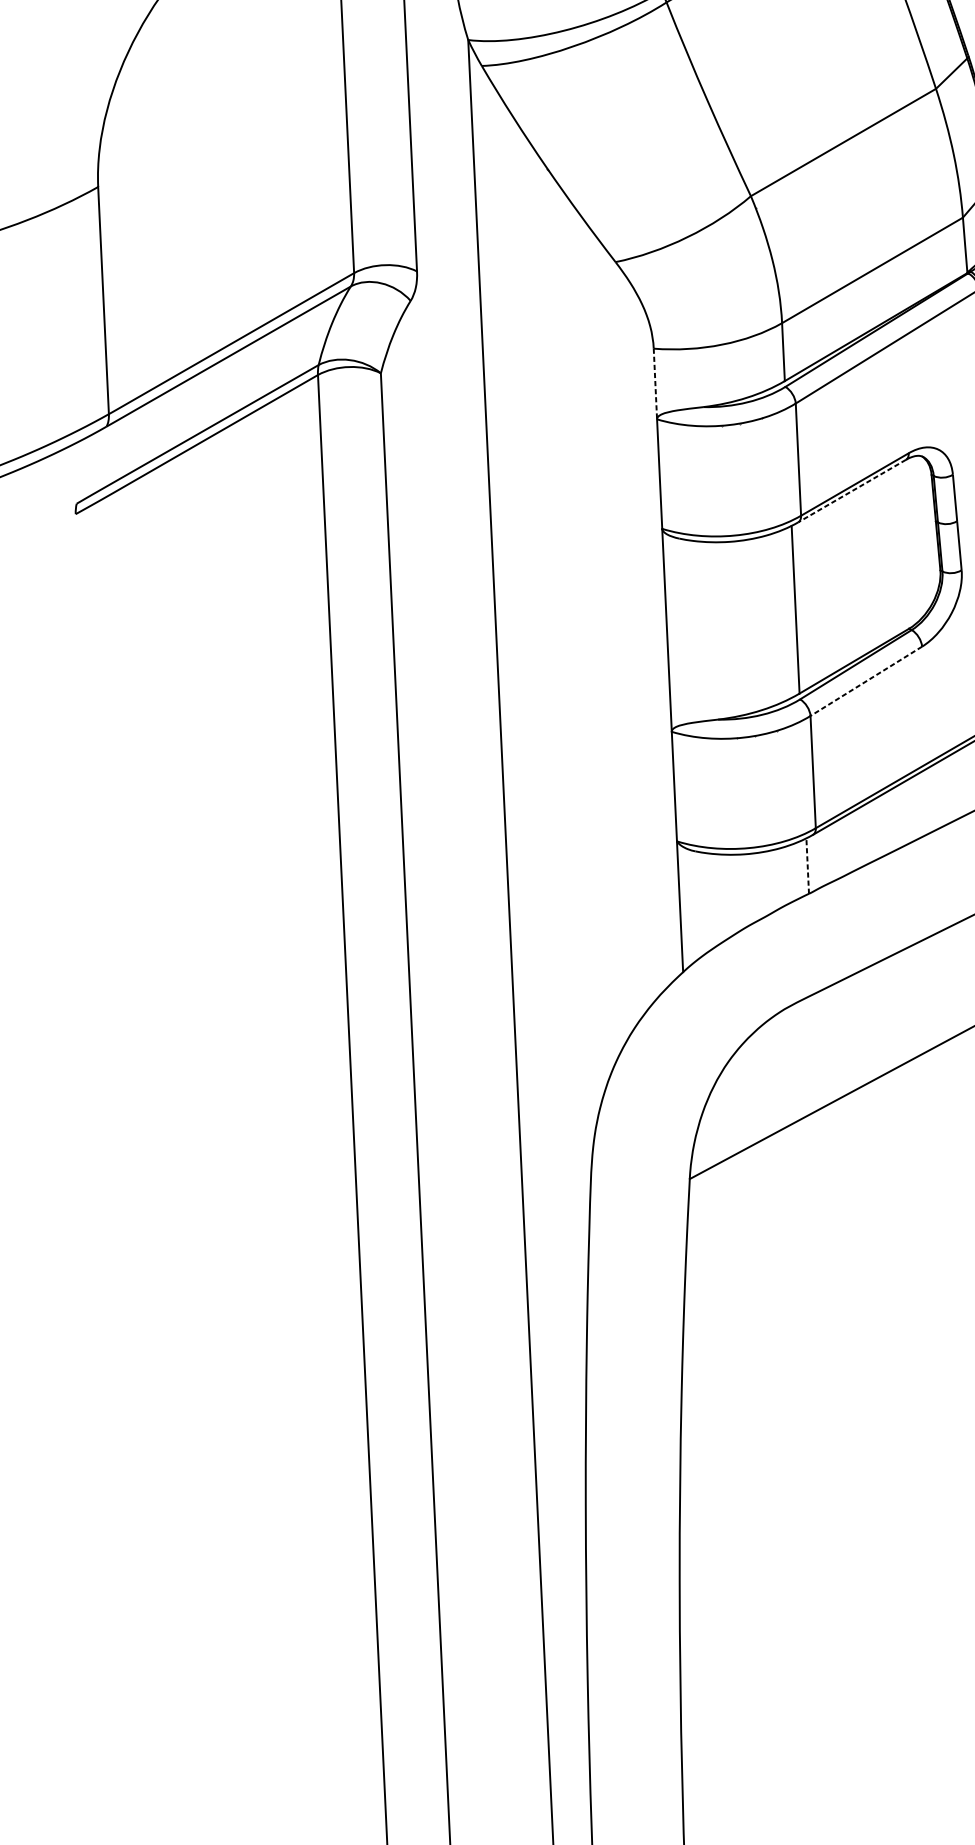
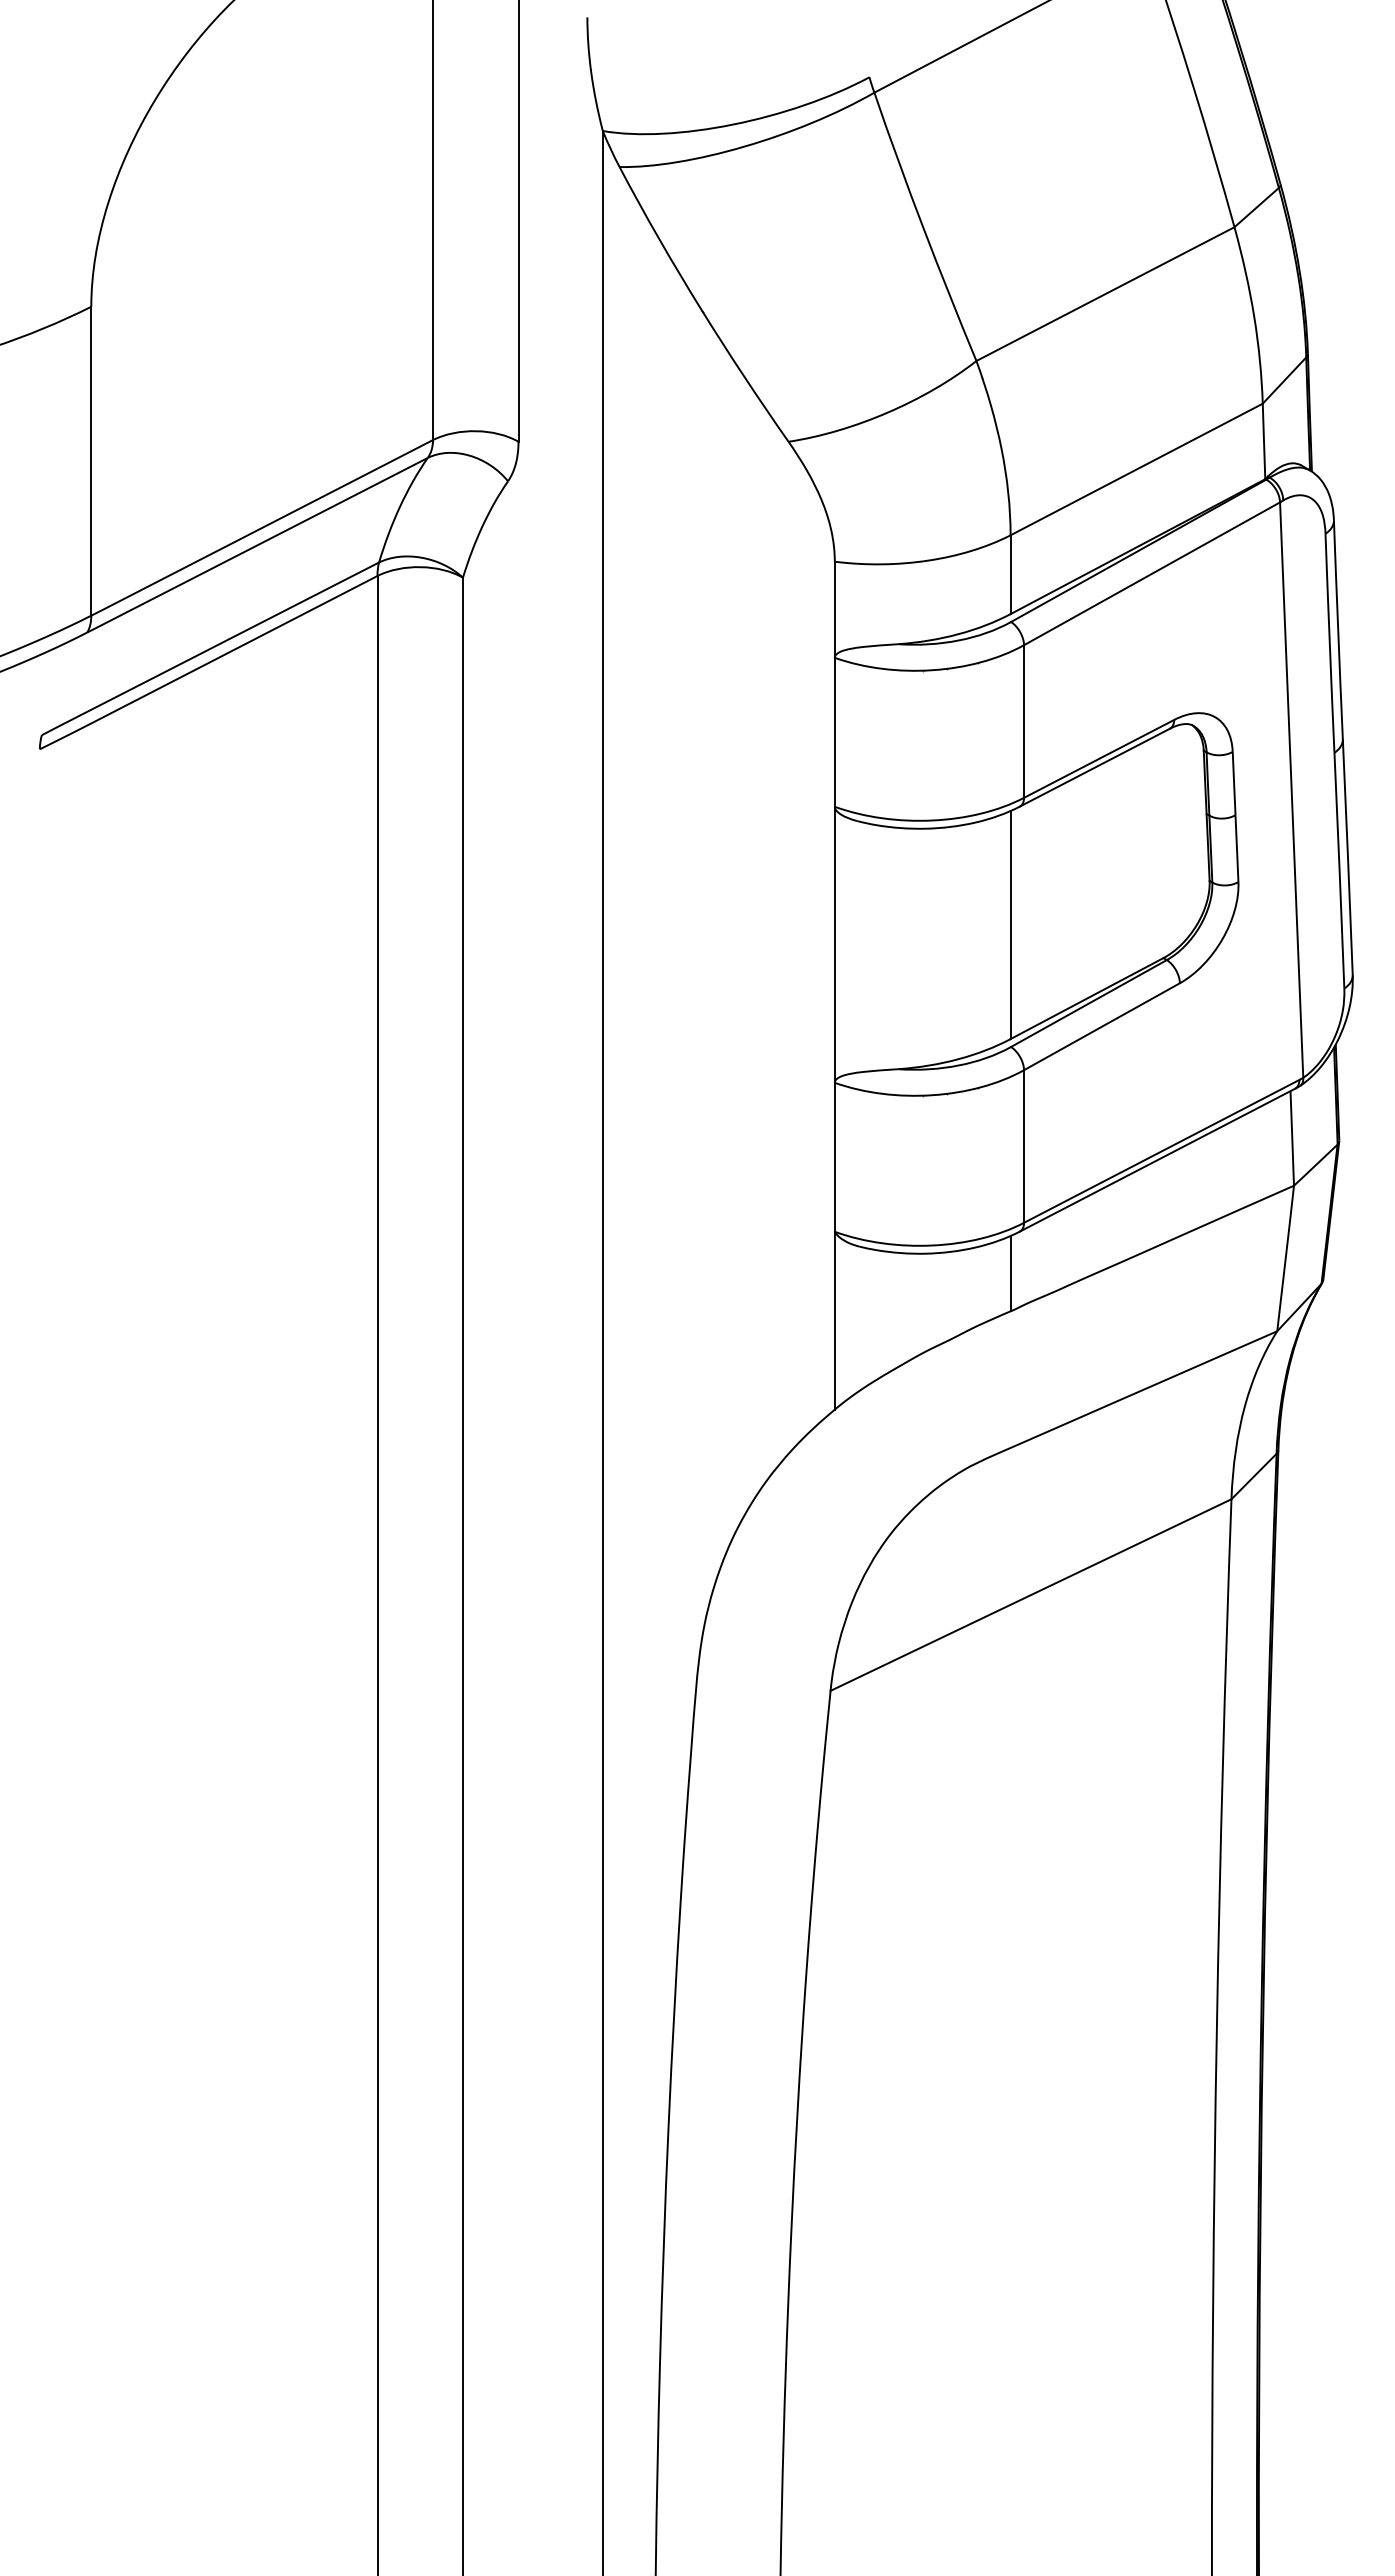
line: (655, 384) -> (834, 610), dashed -> solid
line: (851, 490) -> (1094, 767), dashed -> solid
line: (865, 681) -> (1101, 1026), dashed -> solid
line: (807, 865) -> (1010, 1273), dashed -> solid

